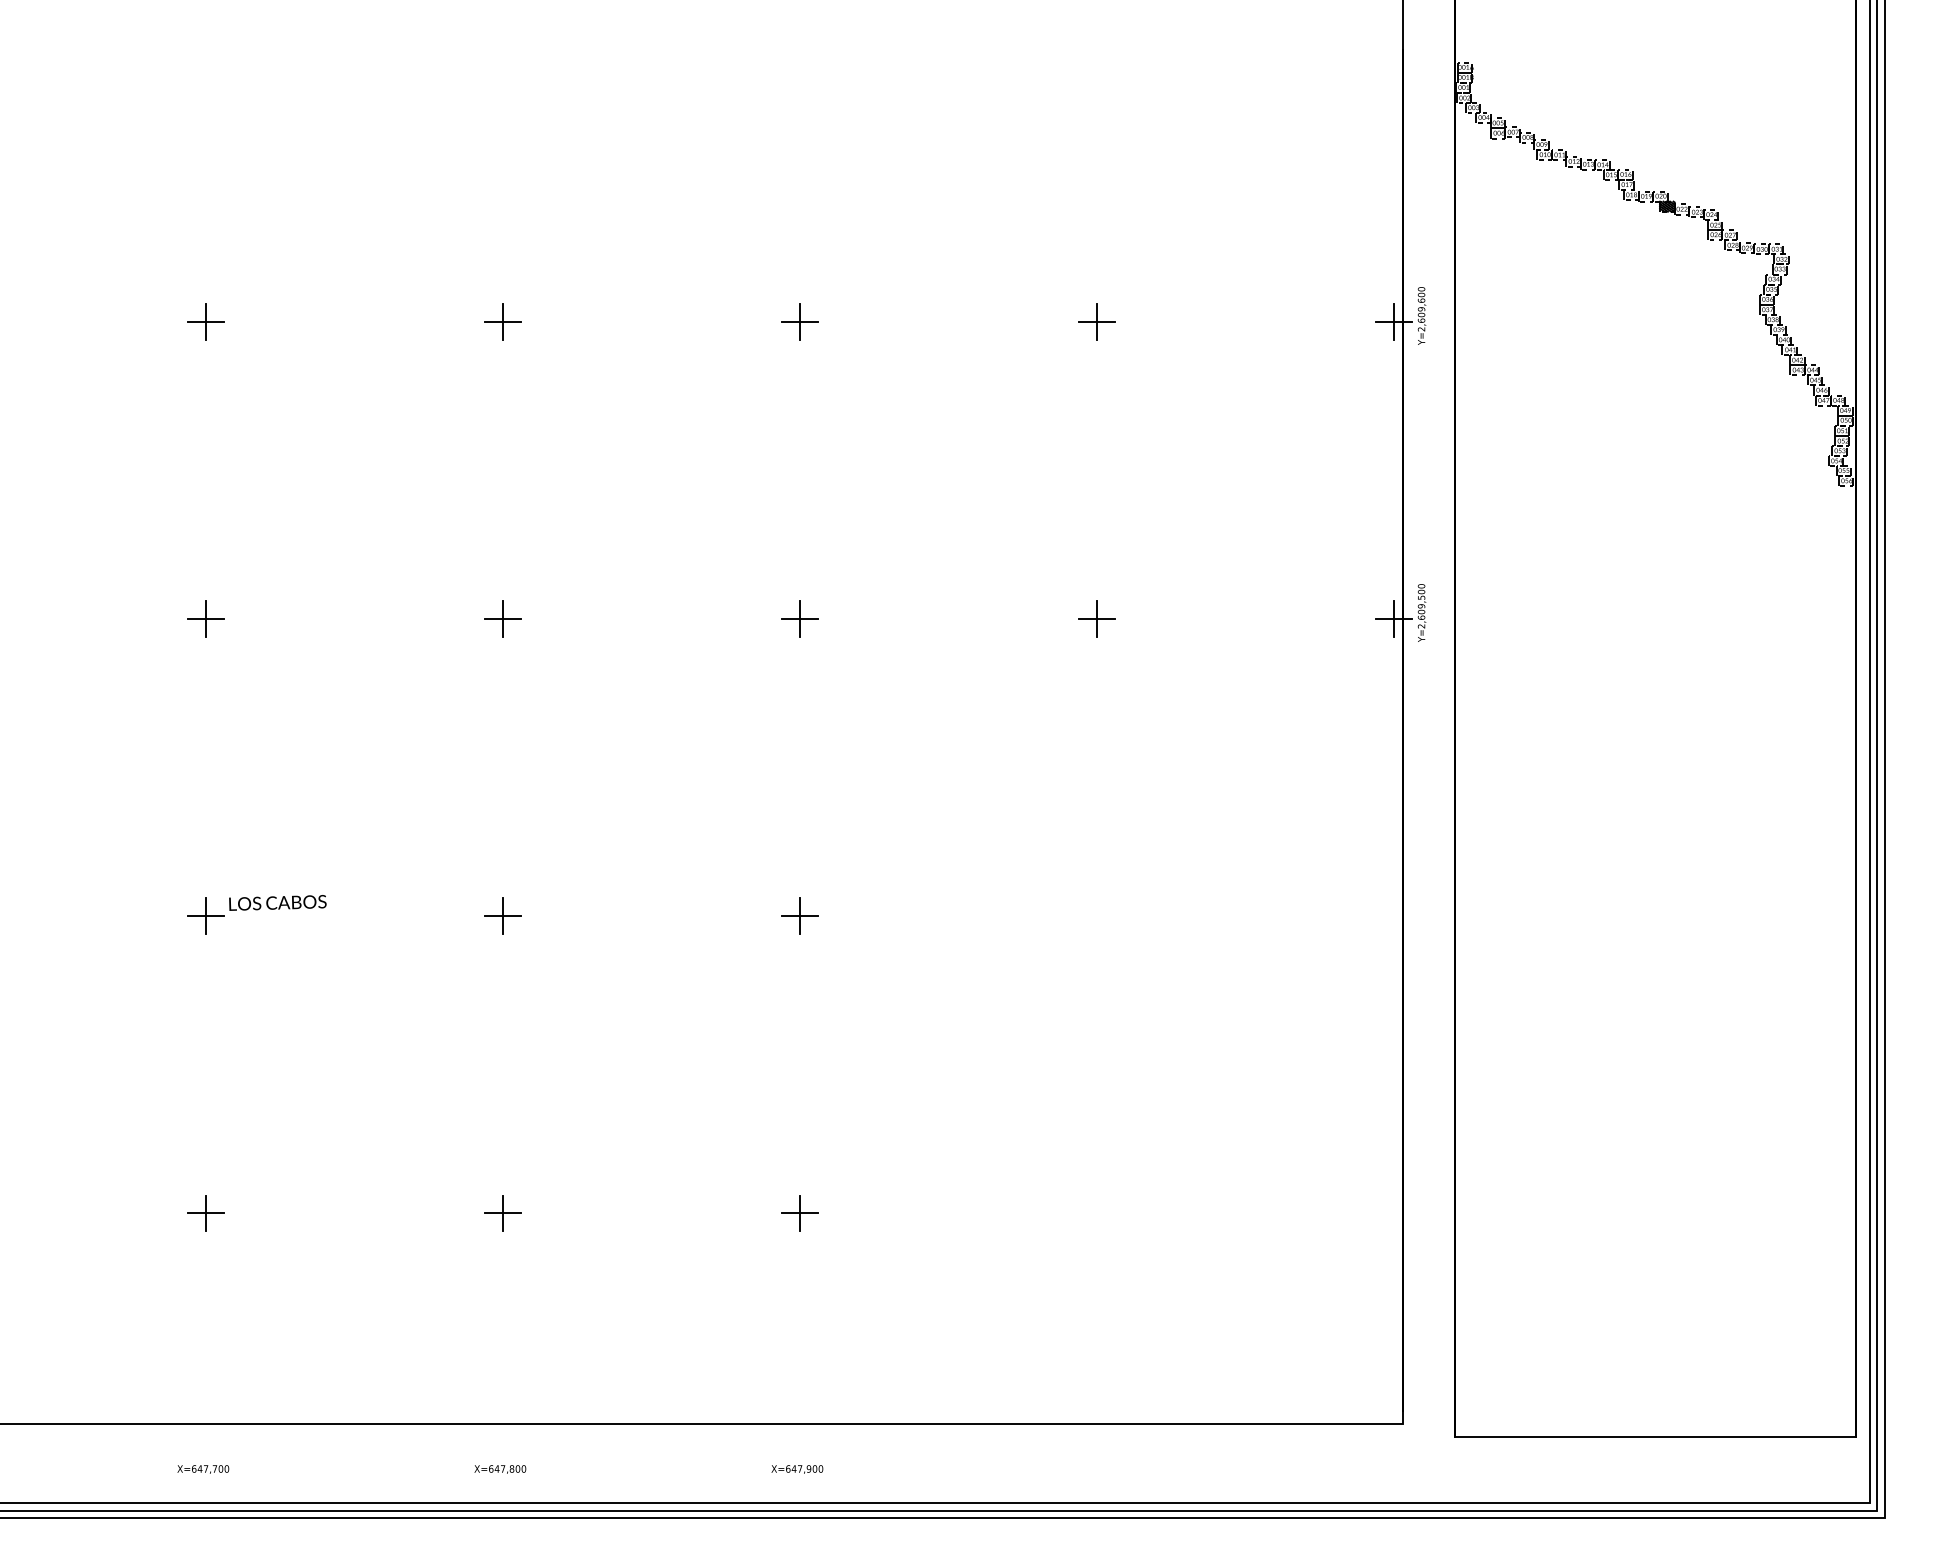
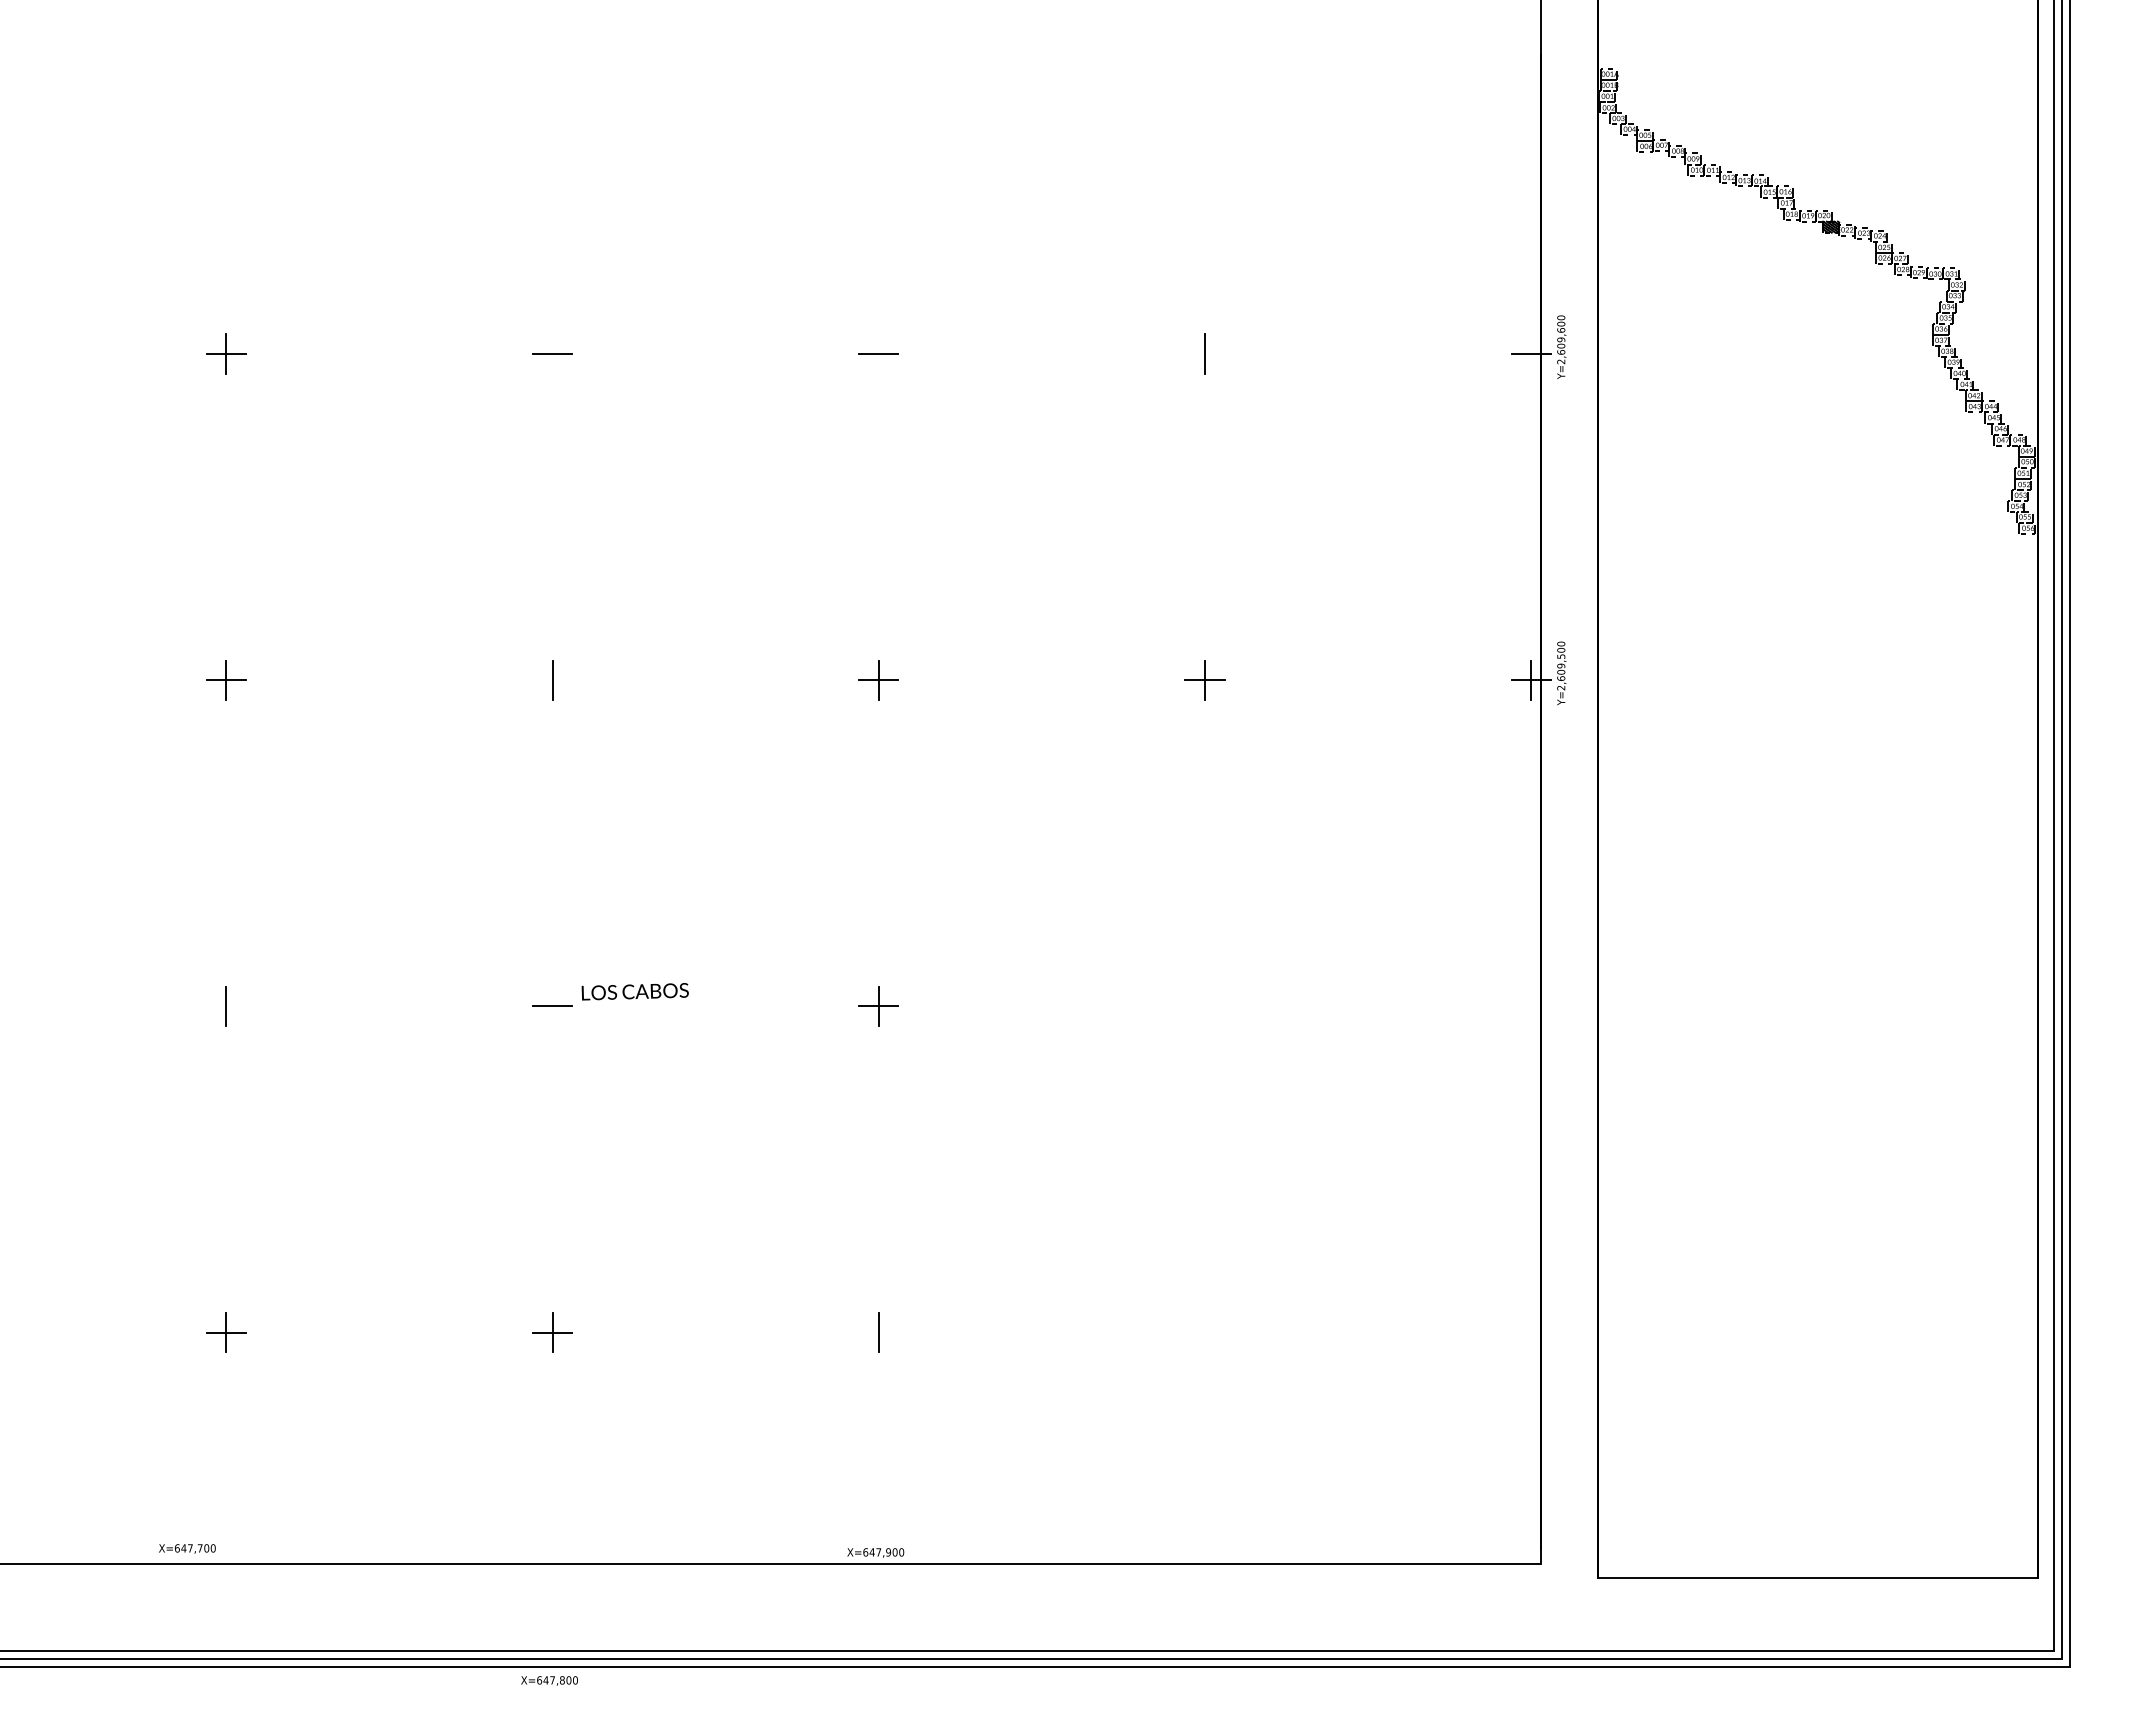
line: (502, 321) -> (552, 353), removed
line: (799, 321) -> (878, 353), removed
line: (1394, 321) -> (1531, 353), removed
line: (1096, 322) -> (1204, 354), removed
line: (502, 619) -> (552, 680), removed
text: (277, 902) -> (634, 991), moved
line: (205, 916) -> (225, 1006), removed
line: (502, 916) -> (552, 1006), removed
line: (799, 1213) -> (878, 1332), removed
text: (203, 1469) -> (187, 1548), moved
text: (500, 1469) -> (549, 1680), moved
text: (797, 1469) -> (875, 1552), moved

